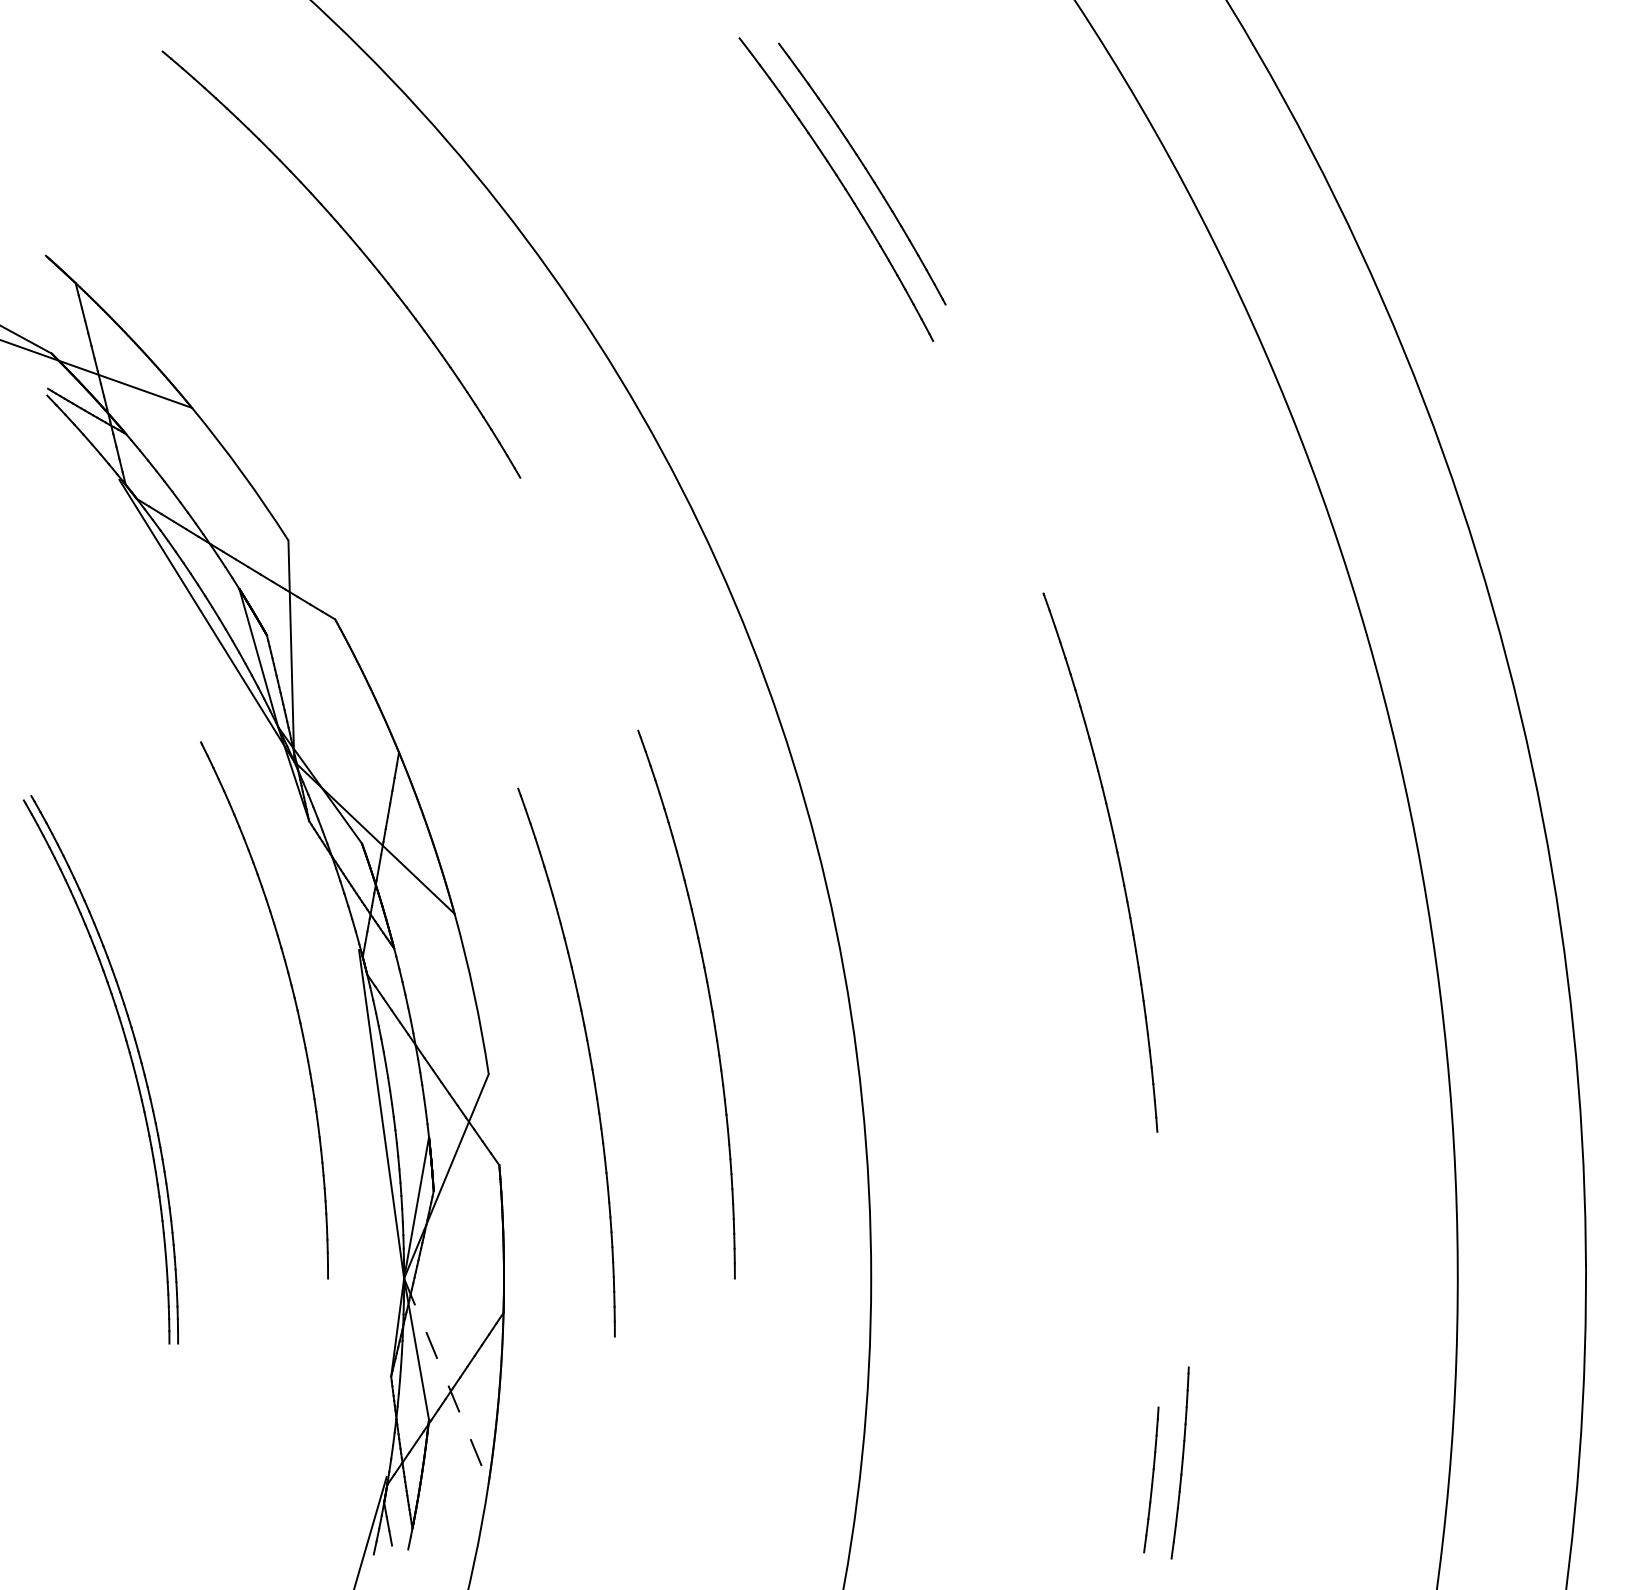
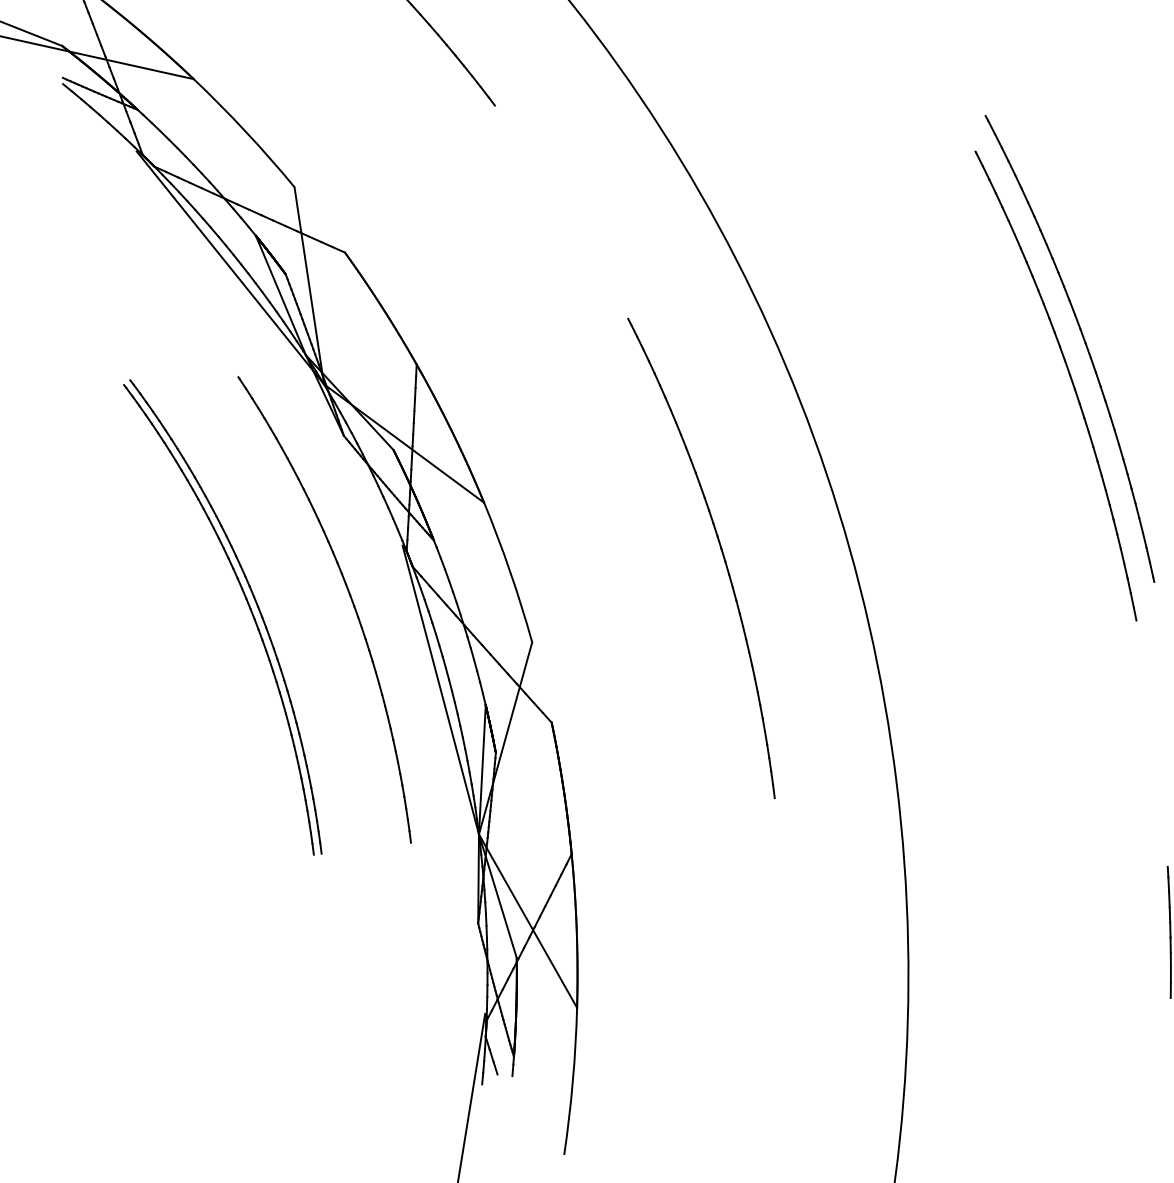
part: (1137, 819) -> (1084, 343), added
part: (589, 1059) -> (620, 618), removed
part: (131, 1063) -> (249, 608), moved
line: (446, 1380) -> (528, 920), dashed -> solid

